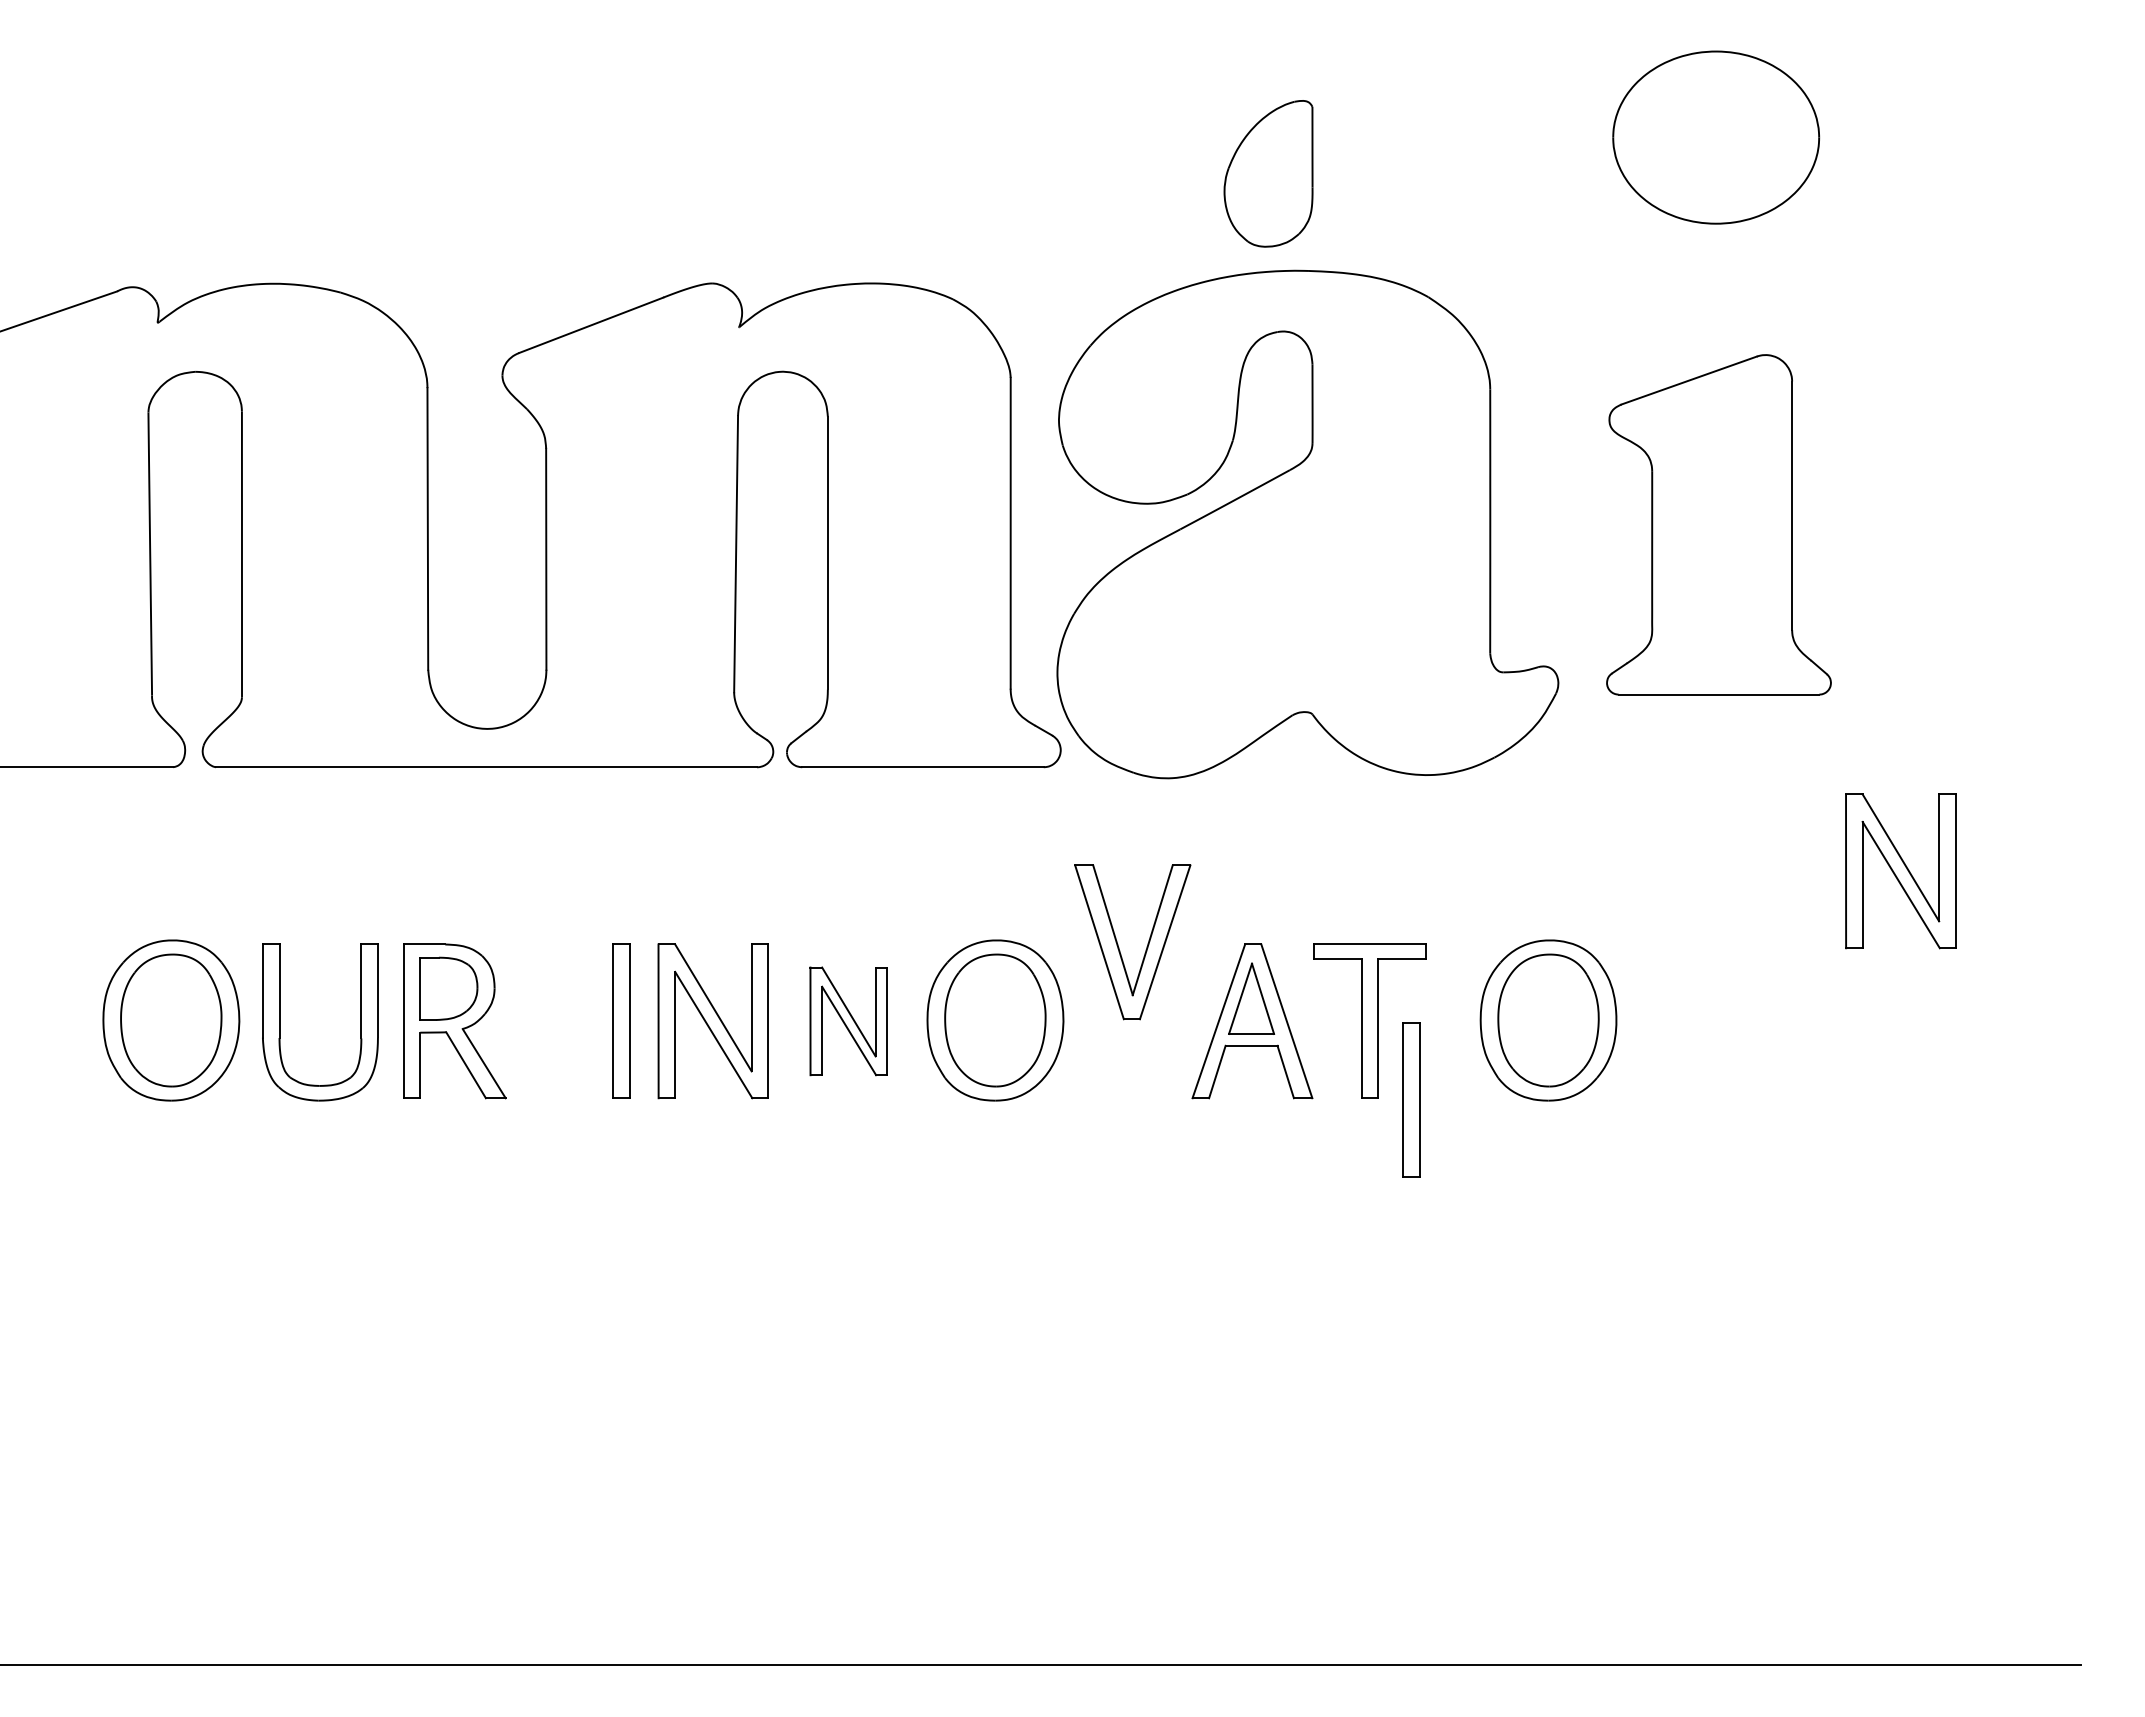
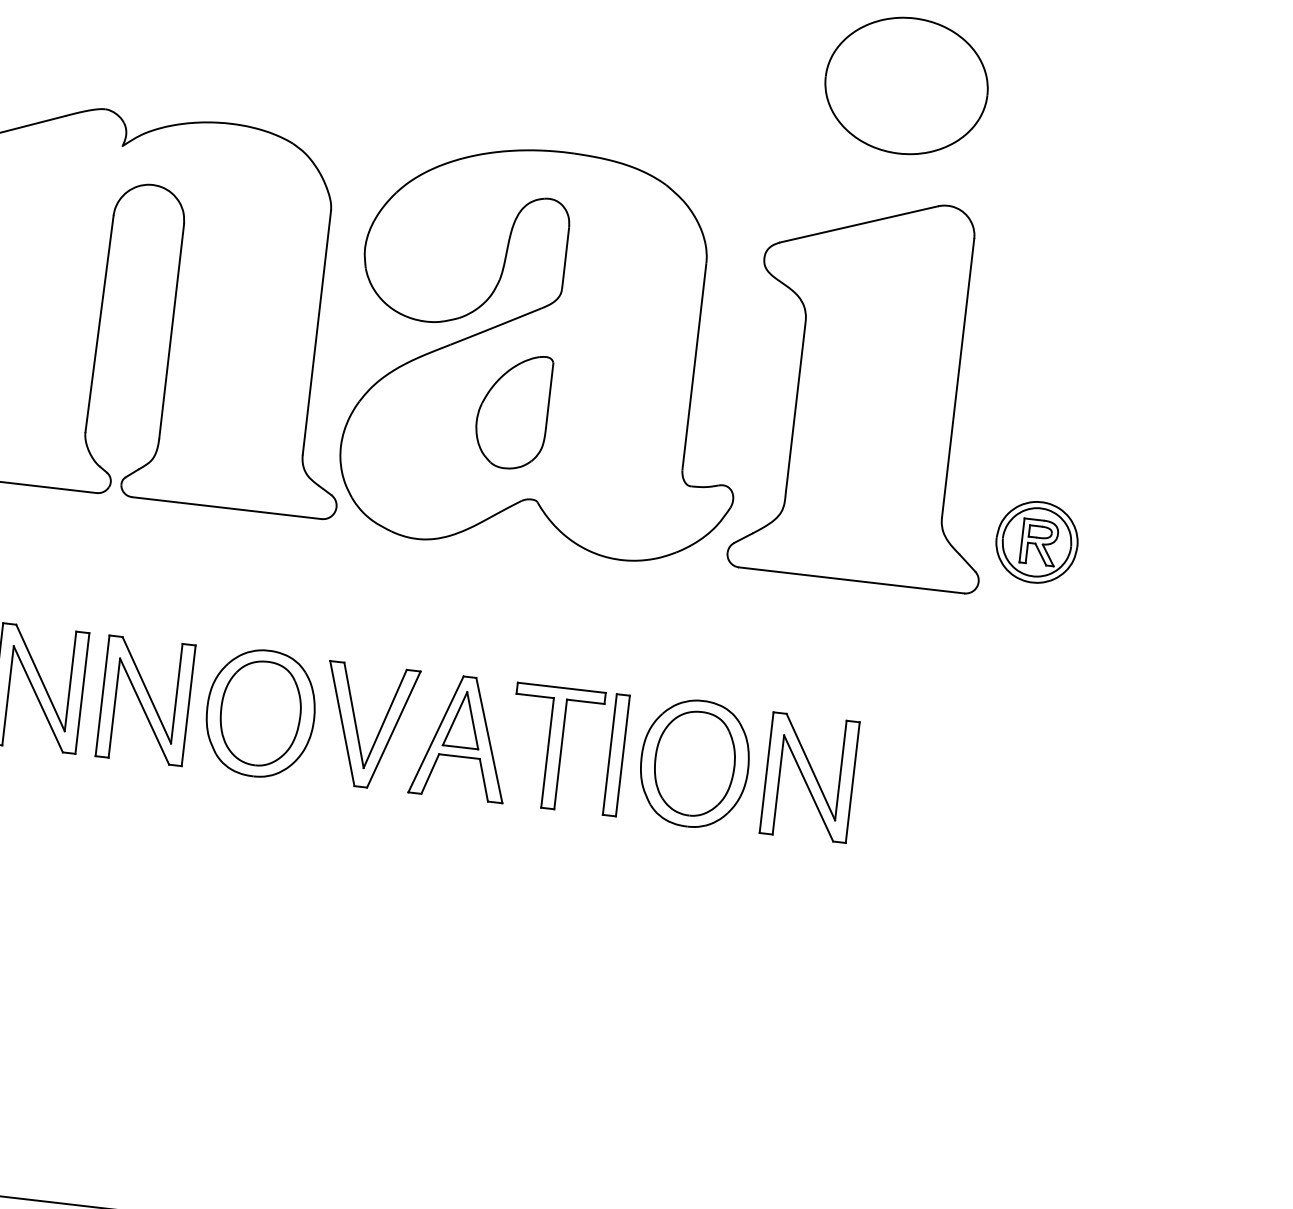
part: (1268, 173) -> (512, 410), moved
part: (1718, 524) -> (873, 389), size x1.43
part: (1946, 692) -> (1036, 542), added
part: (1900, 871) -> (809, 777), moved
part: (1119, 947) -> (357, 729), moved
part: (848, 1021) -> (145, 700), size x1.43
part: (1411, 1099) -> (616, 754), moved

